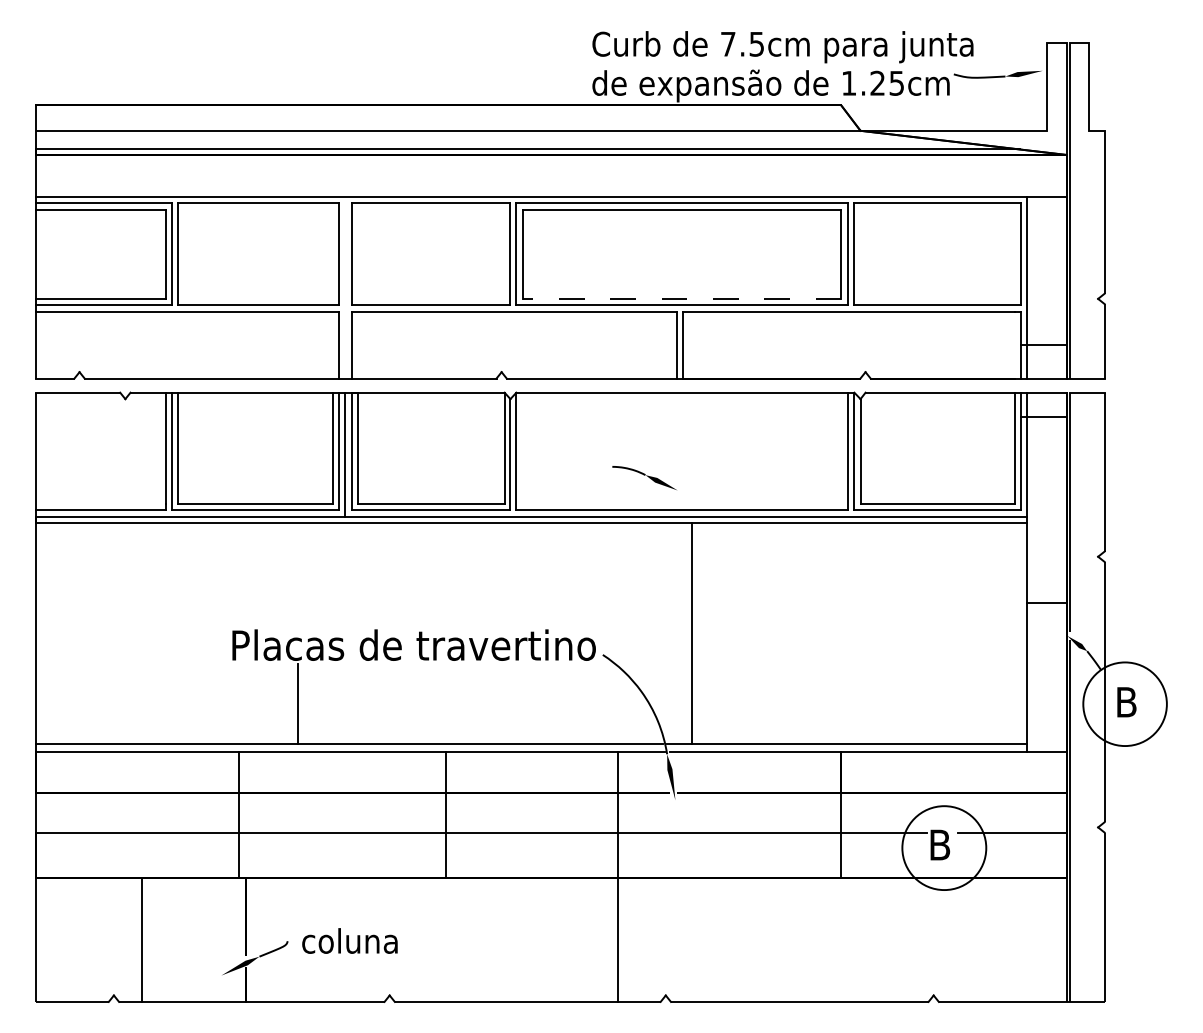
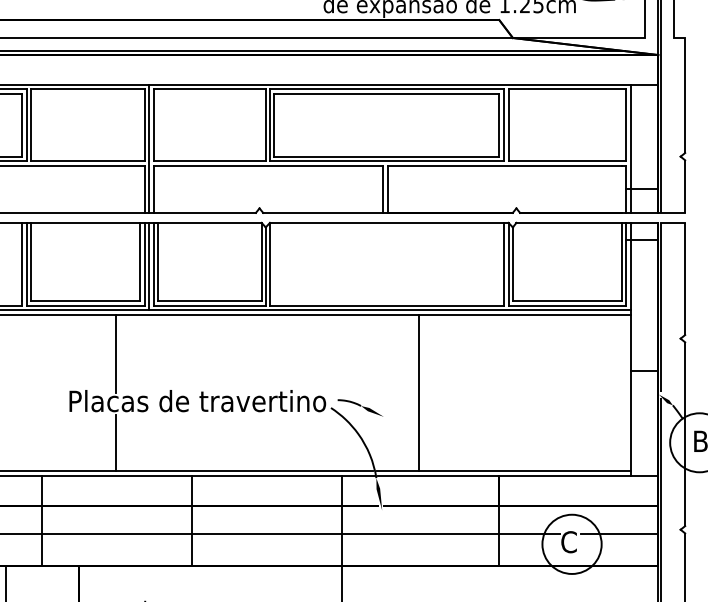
line: (345, 287) -> (149, 148), added
line: (681, 299) -> (386, 157), dashed -> solid
part: (644, 477) -> (360, 407), moved
line: (298, 578) -> (116, 354), added
line: (691, 633) -> (418, 392), moved
line: (238, 814) -> (42, 520), moved
line: (446, 814) -> (192, 520), moved
text: (940, 844) -> (569, 541), B -> C

